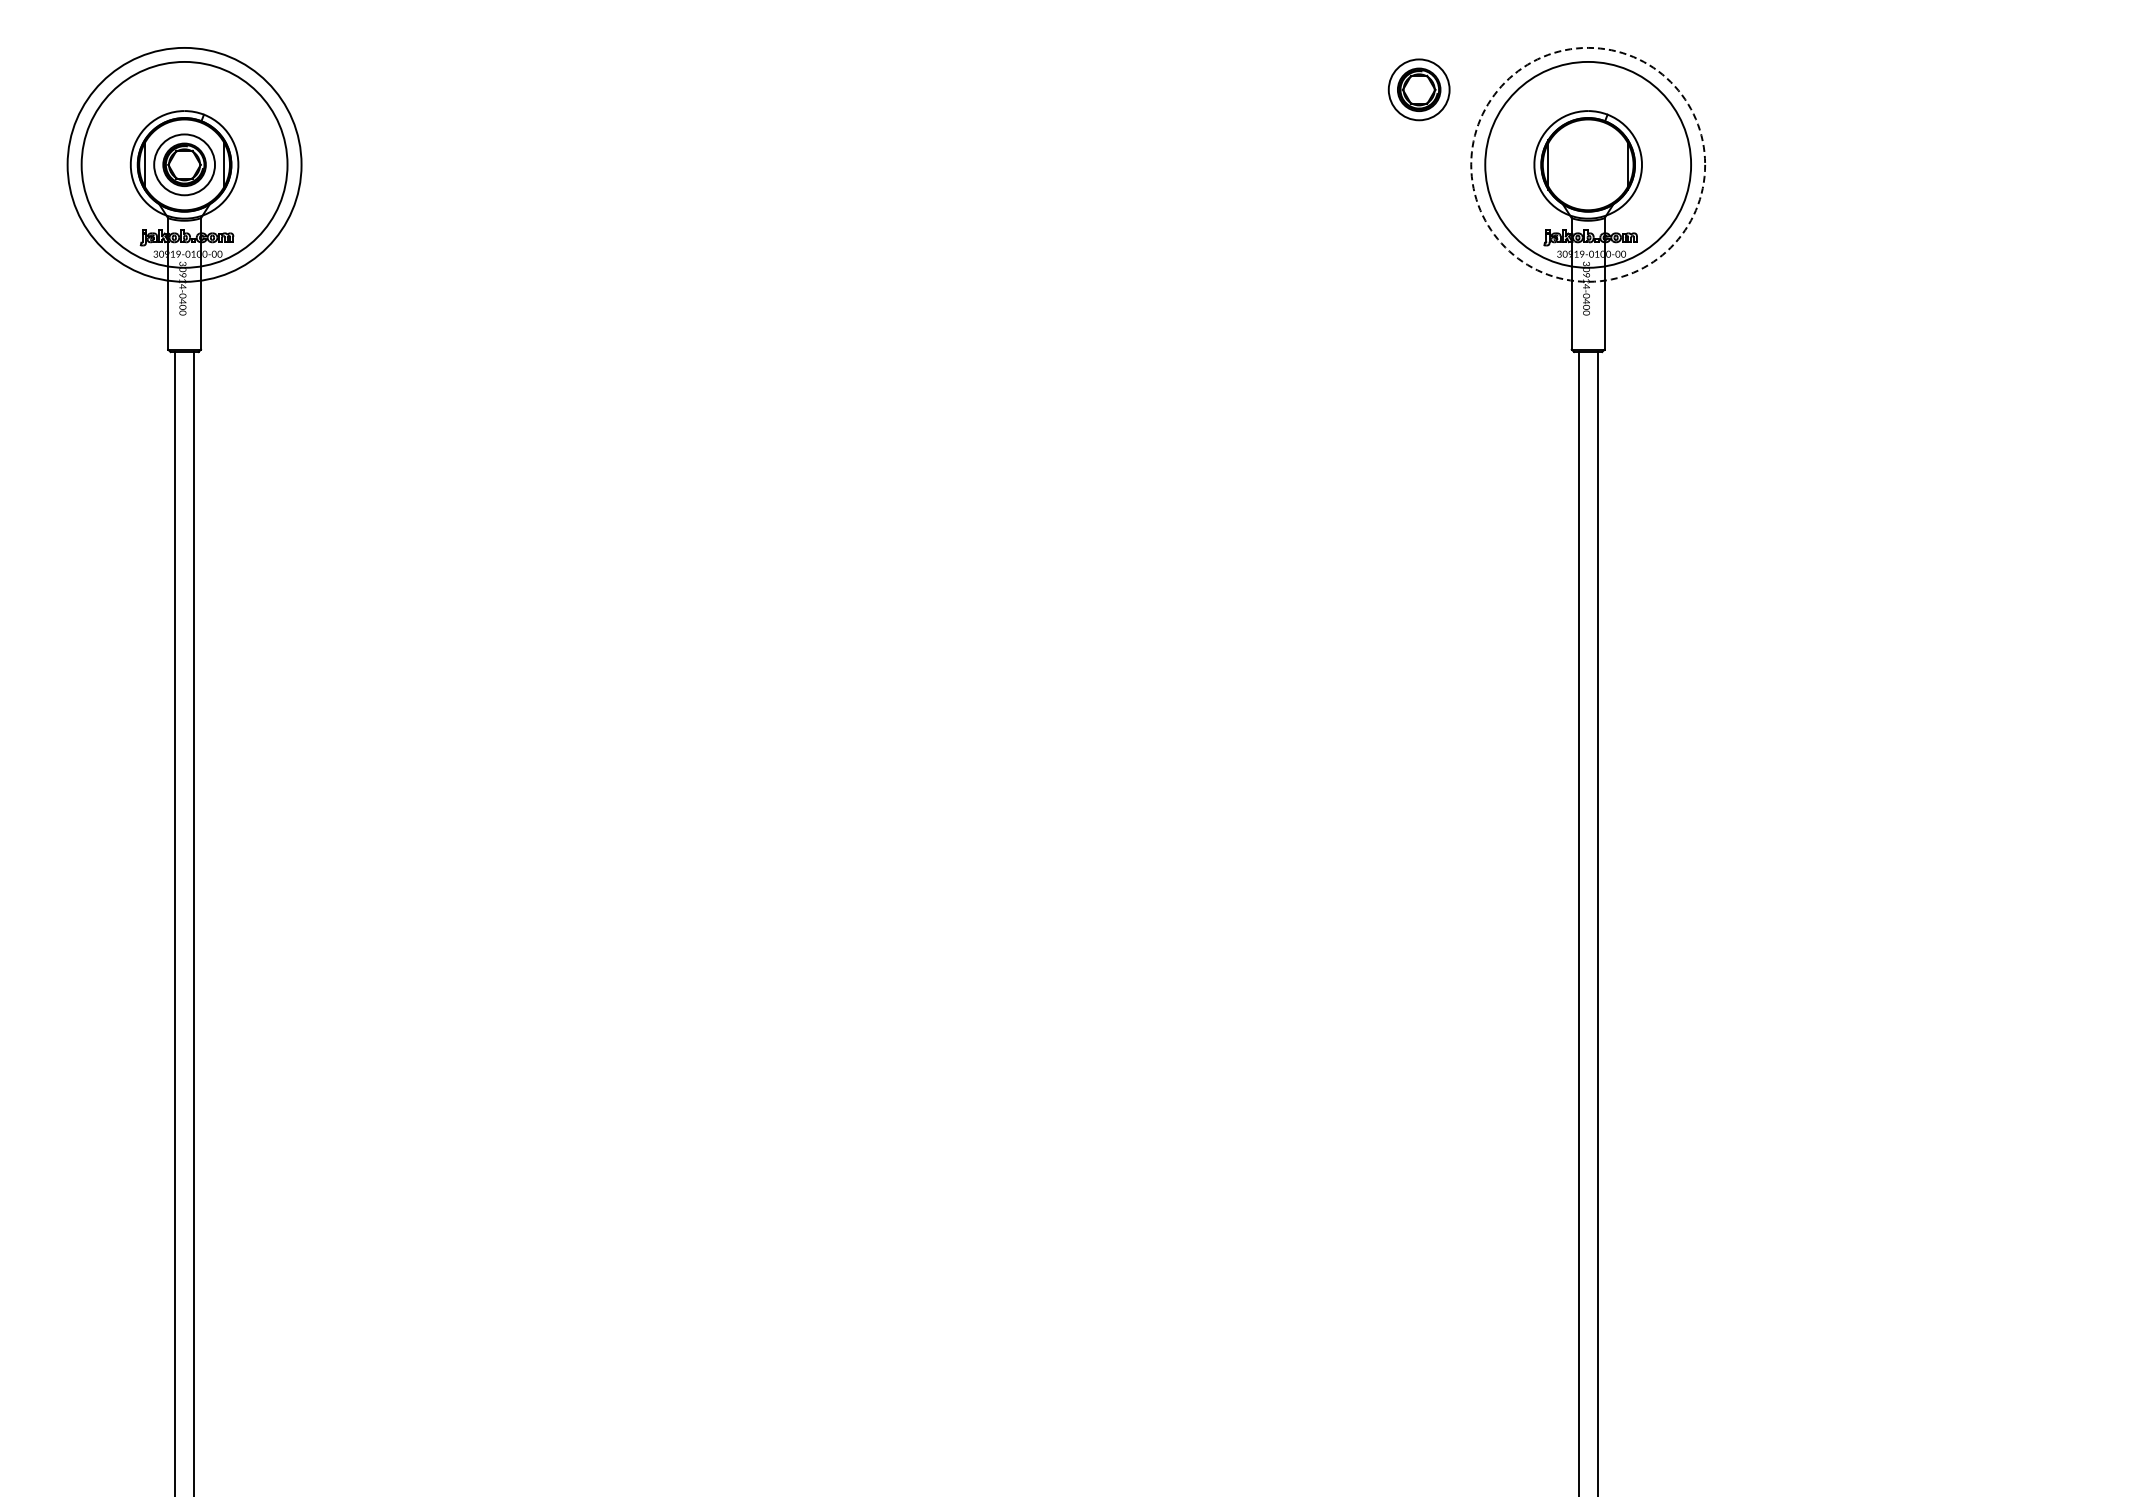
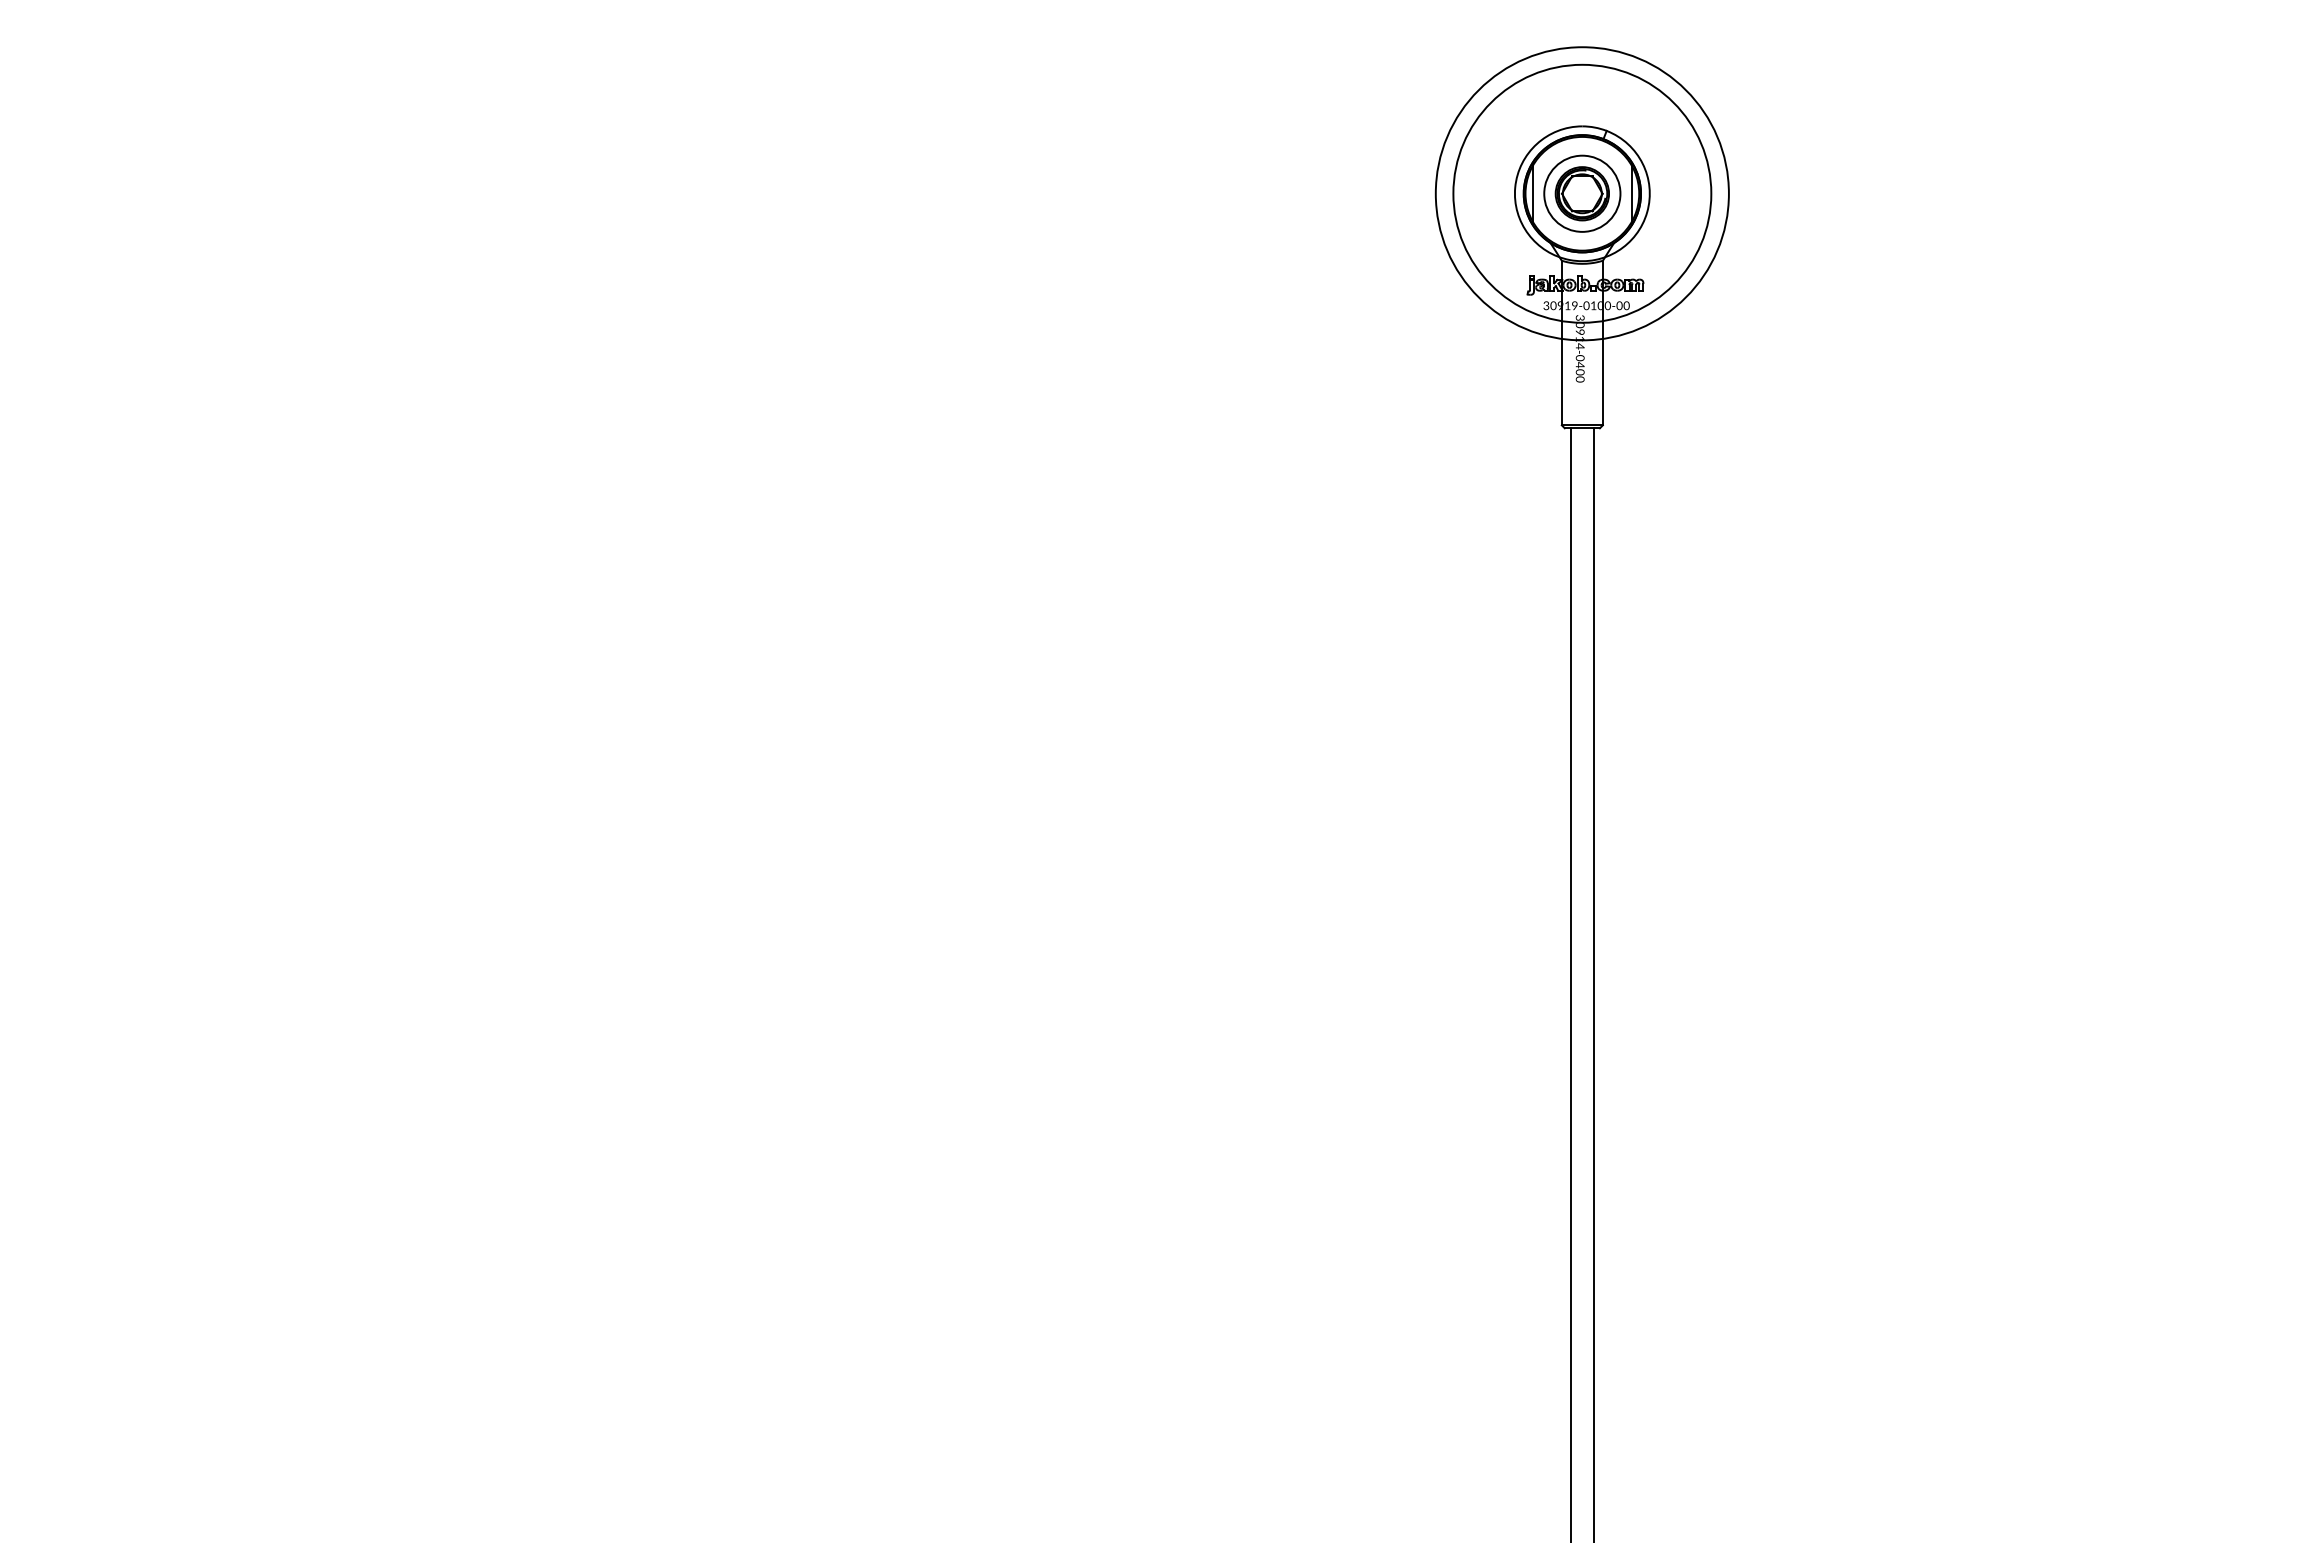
part: (1418, 89) -> (1581, 193), moved
circle: (1588, 164) -> (1582, 193), dashed -> solid

